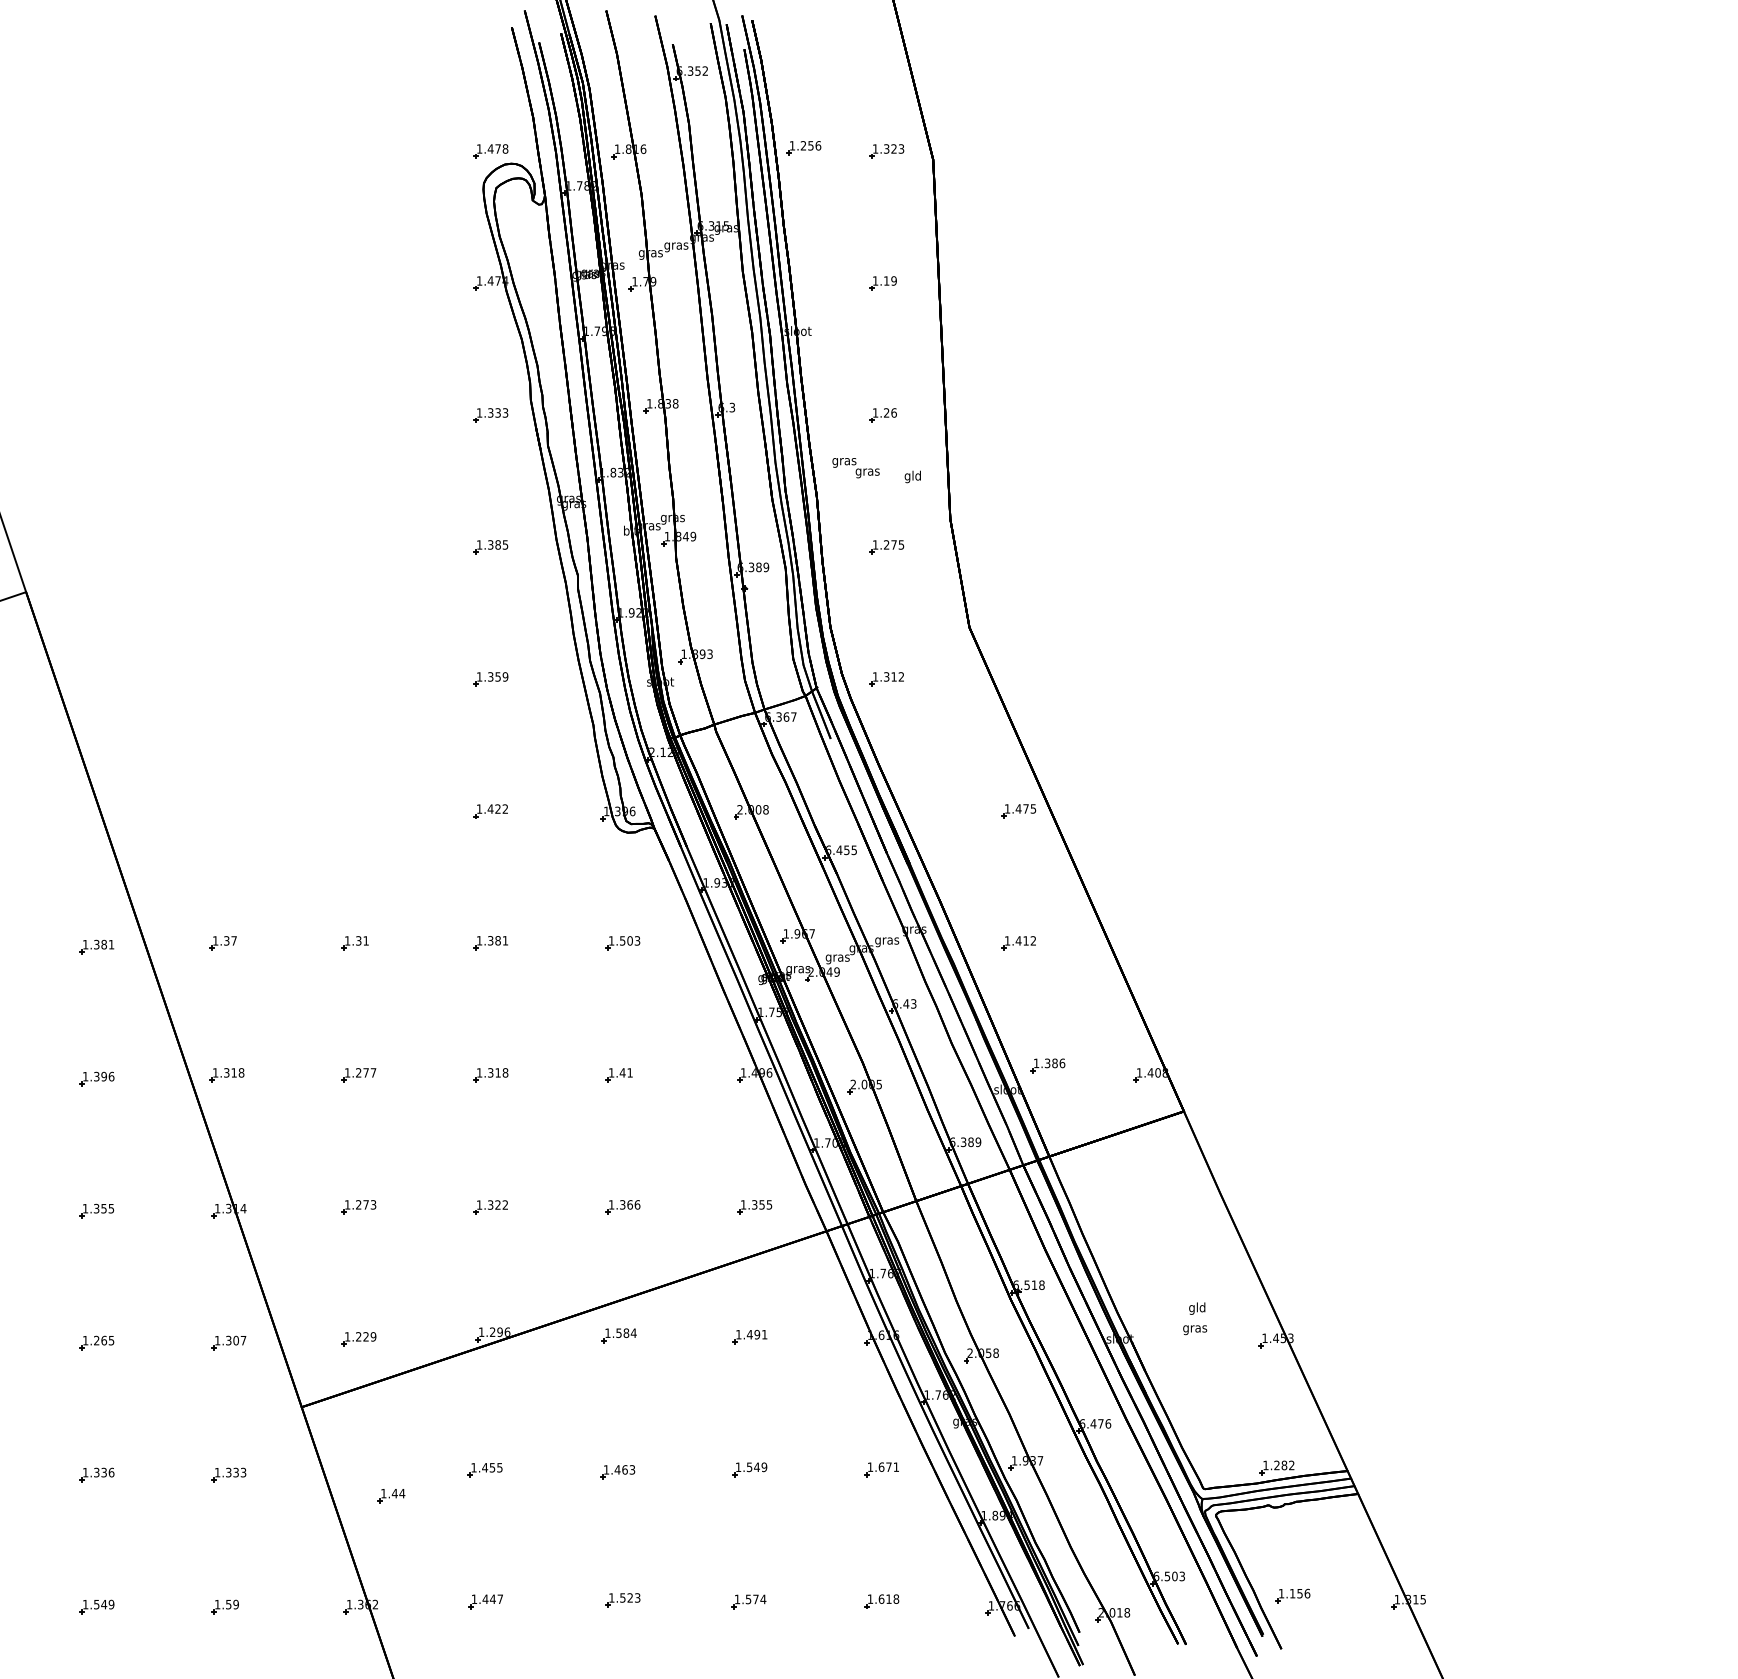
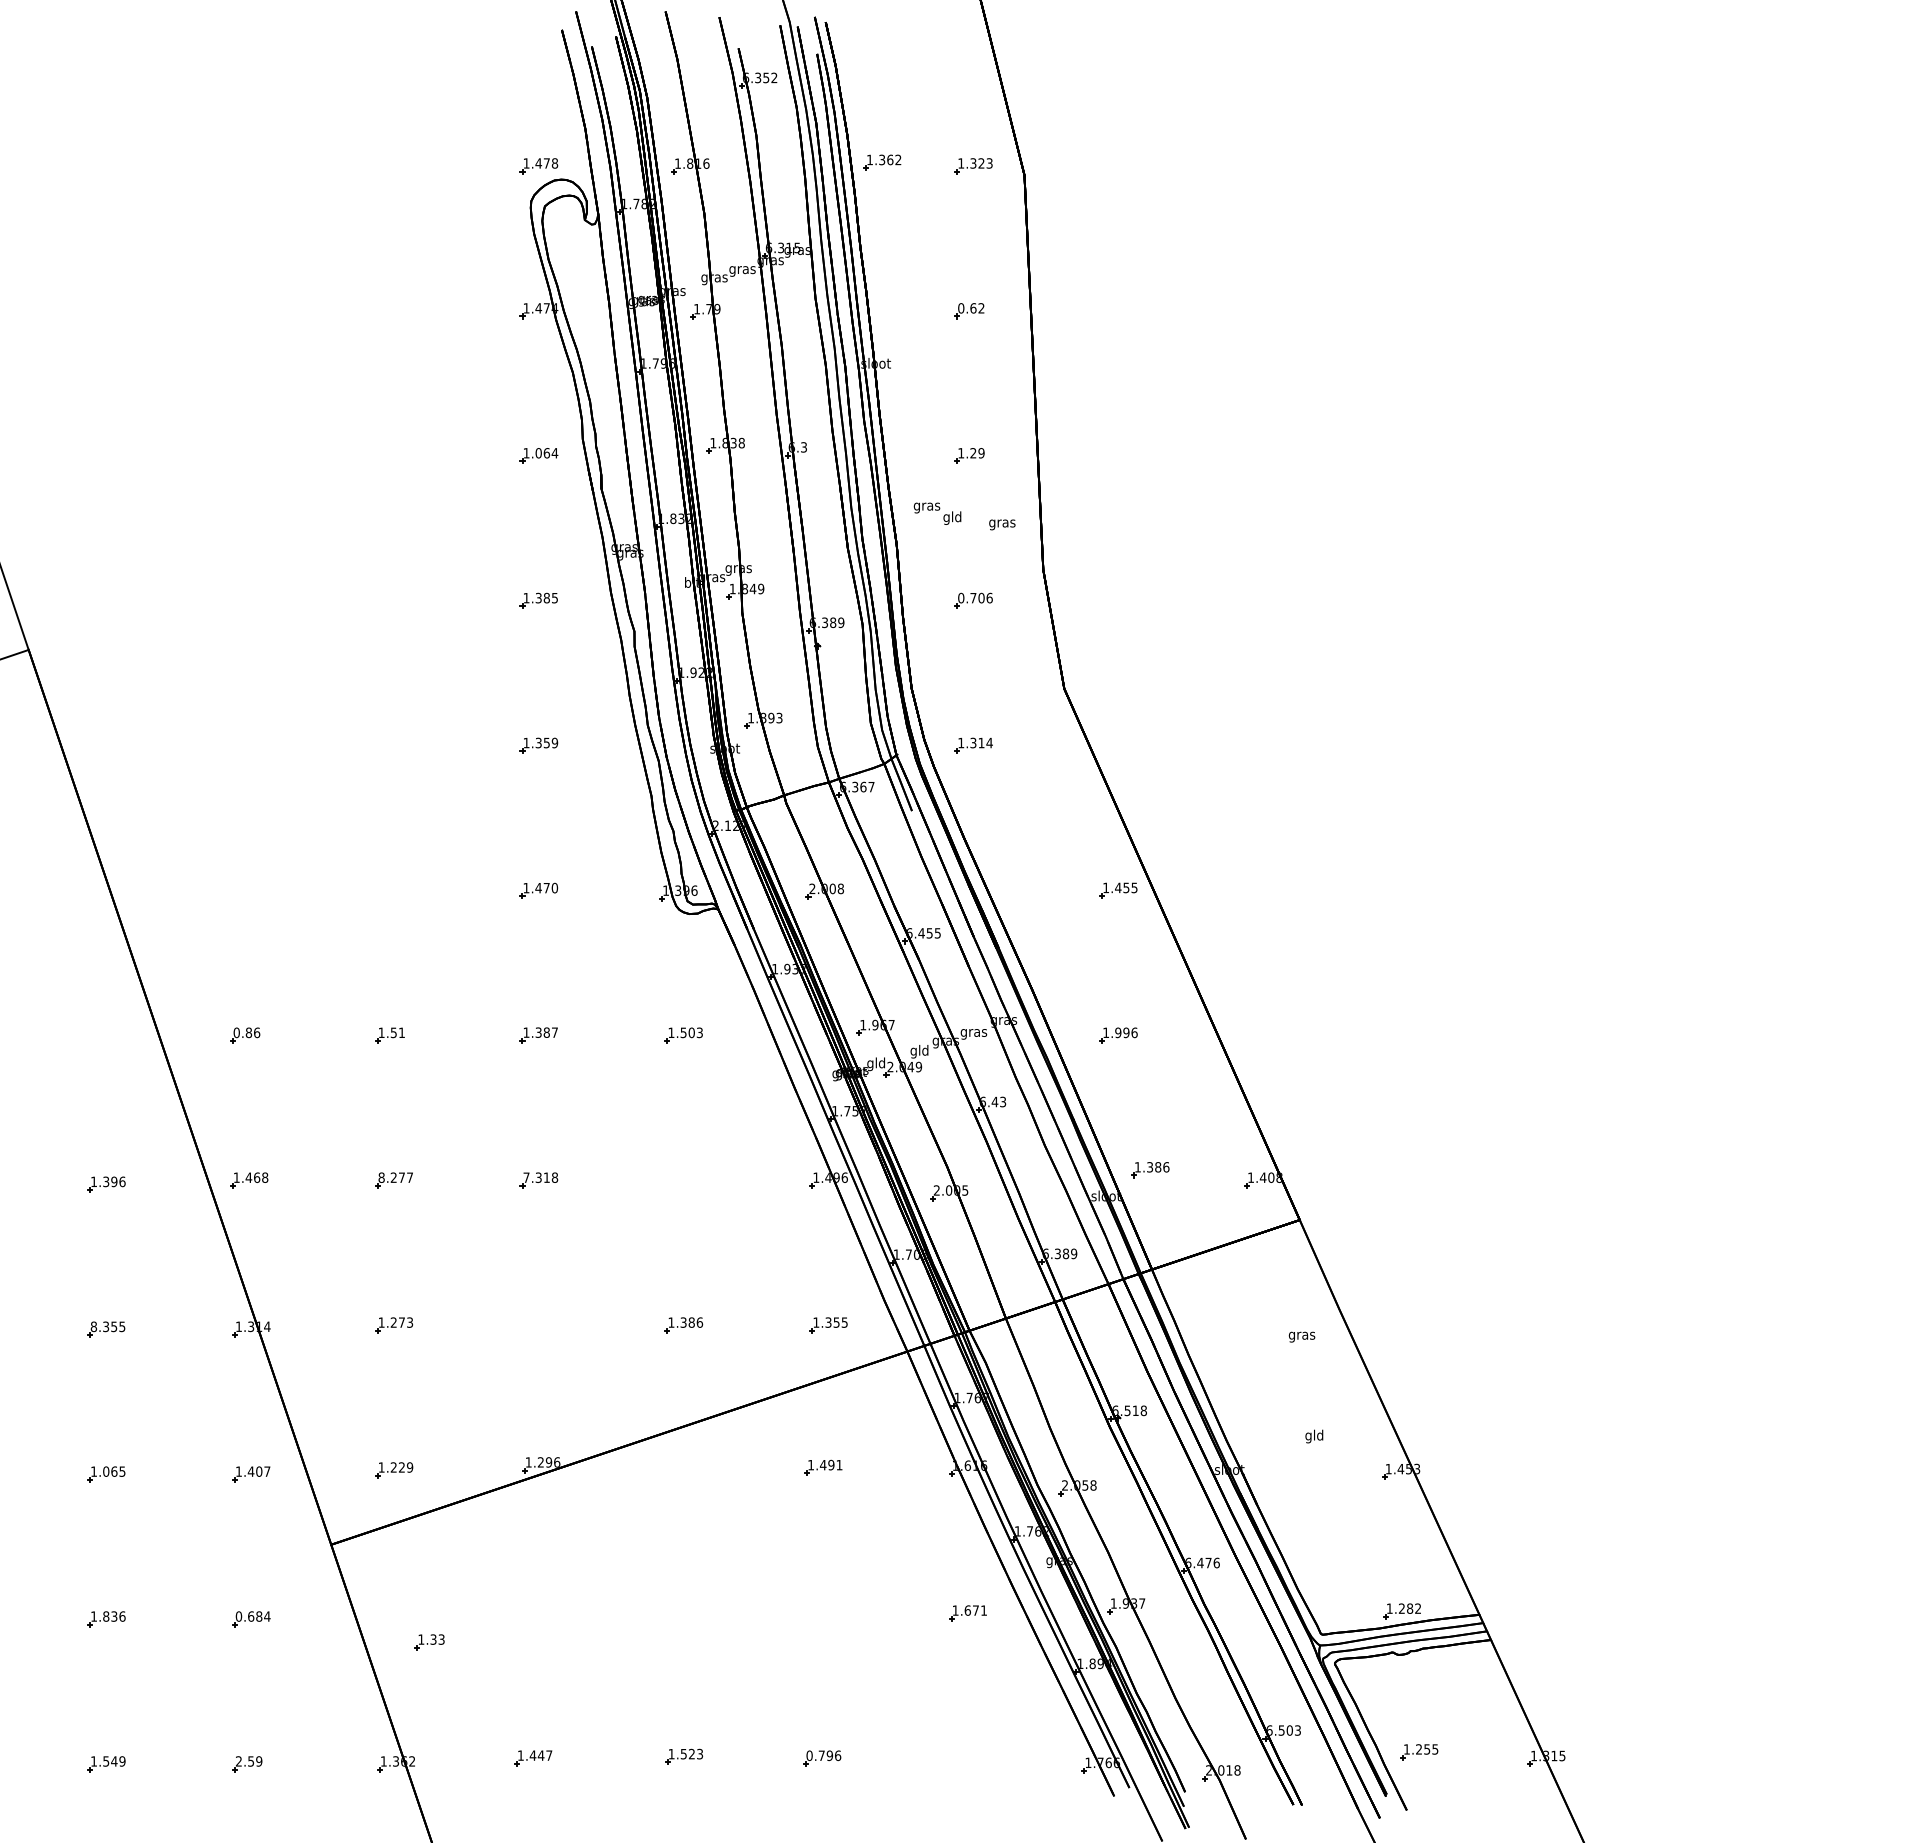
text: (811, 145) -> (890, 159), 1.256 -> 1.362
text: (884, 281) -> (971, 308), 1.19 -> 0.62
text: (497, 413) -> (546, 453), 1.333 -> 1.064
text: (894, 413) -> (981, 453), 1.26 -> 1.29
text: (867, 471) -> (952, 517), gras -> gld
text: (913, 476) -> (1002, 523), gld -> gras
text: (888, 544) -> (975, 597), 1.275 -> 0.706
text: (901, 676) -> (989, 742), 1.312 -> 1.314
text: (501, 808) -> (550, 887), 1.422 -> 1.470
text: (1026, 808) -> (1126, 887), 1.475 -> 1.455
text: (224, 940) -> (246, 1032), 1.37 -> 0.86
text: (358, 940) -> (393, 1032), 1.31 -> 1.51
text: (505, 940) -> (554, 1032), 1.381 -> 1.387
text: (1026, 940) -> (1126, 1032), 1.412 -> 1.996
part: (97, 946) -> (106, 1039), removed
text: (837, 957) -> (919, 1051), gras -> gld
text: (798, 969) -> (876, 1064), gras -> gld
text: (230, 1072) -> (252, 1177), 1.318 -> 1.468
text: (347, 1072) -> (381, 1177), 1.277 -> 8.277
text: (479, 1072) -> (526, 1177), 1.318 -> 7.318
part: (618, 1075) -> (679, 1180), removed
text: (629, 1204) -> (691, 1322), 1.366 -> 1.386
part: (490, 1207) -> (538, 1325), removed
text: (85, 1208) -> (93, 1326), 1.355 -> 8.355
text: (1194, 1329) -> (1301, 1336), moved
part: (618, 1335) -> (679, 1466), removed
text: (97, 1340) -> (106, 1471), 1.265 -> 1.065
text: (228, 1340) -> (250, 1471), 1.307 -> 1.407
part: (485, 1469) -> (532, 1613), removed
part: (750, 1469) -> (823, 1613), removed
text: (97, 1472) -> (106, 1616), 1.336 -> 1.836
text: (230, 1472) -> (252, 1616), 1.333 -> 0.684
part: (618, 1472) -> (678, 1616), removed
text: (398, 1493) -> (437, 1639), 1.44 -> 1.33
text: (1300, 1593) -> (1427, 1749), 1.156 -> 1.255
text: (750, 1599) -> (823, 1755), 1.574 -> 0.796
part: (882, 1601) -> (968, 1758), removed
text: (217, 1604) -> (238, 1761), 1.59 -> 2.59

